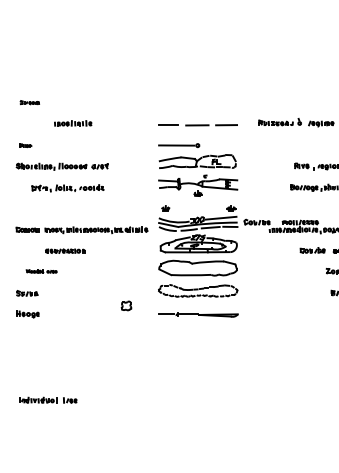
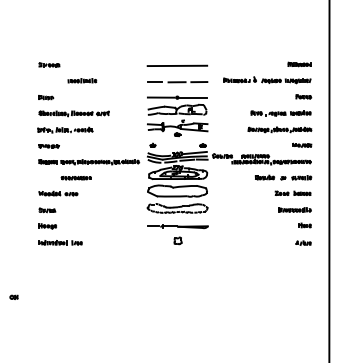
part: (30, 102) -> (49, 64), size x1.43
line: (197, 103) -> (177, 65), added
part: (26, 145) -> (46, 97), size x1.67
line: (218, 145) -> (193, 97), added
part: (68, 187) -> (65, 129), moved
line: (28, 209) -> (48, 146), added
part: (41, 271) -> (58, 193), size x1.67
part: (125, 305) -> (177, 240), moved
part: (48, 399) -> (60, 242), moved

